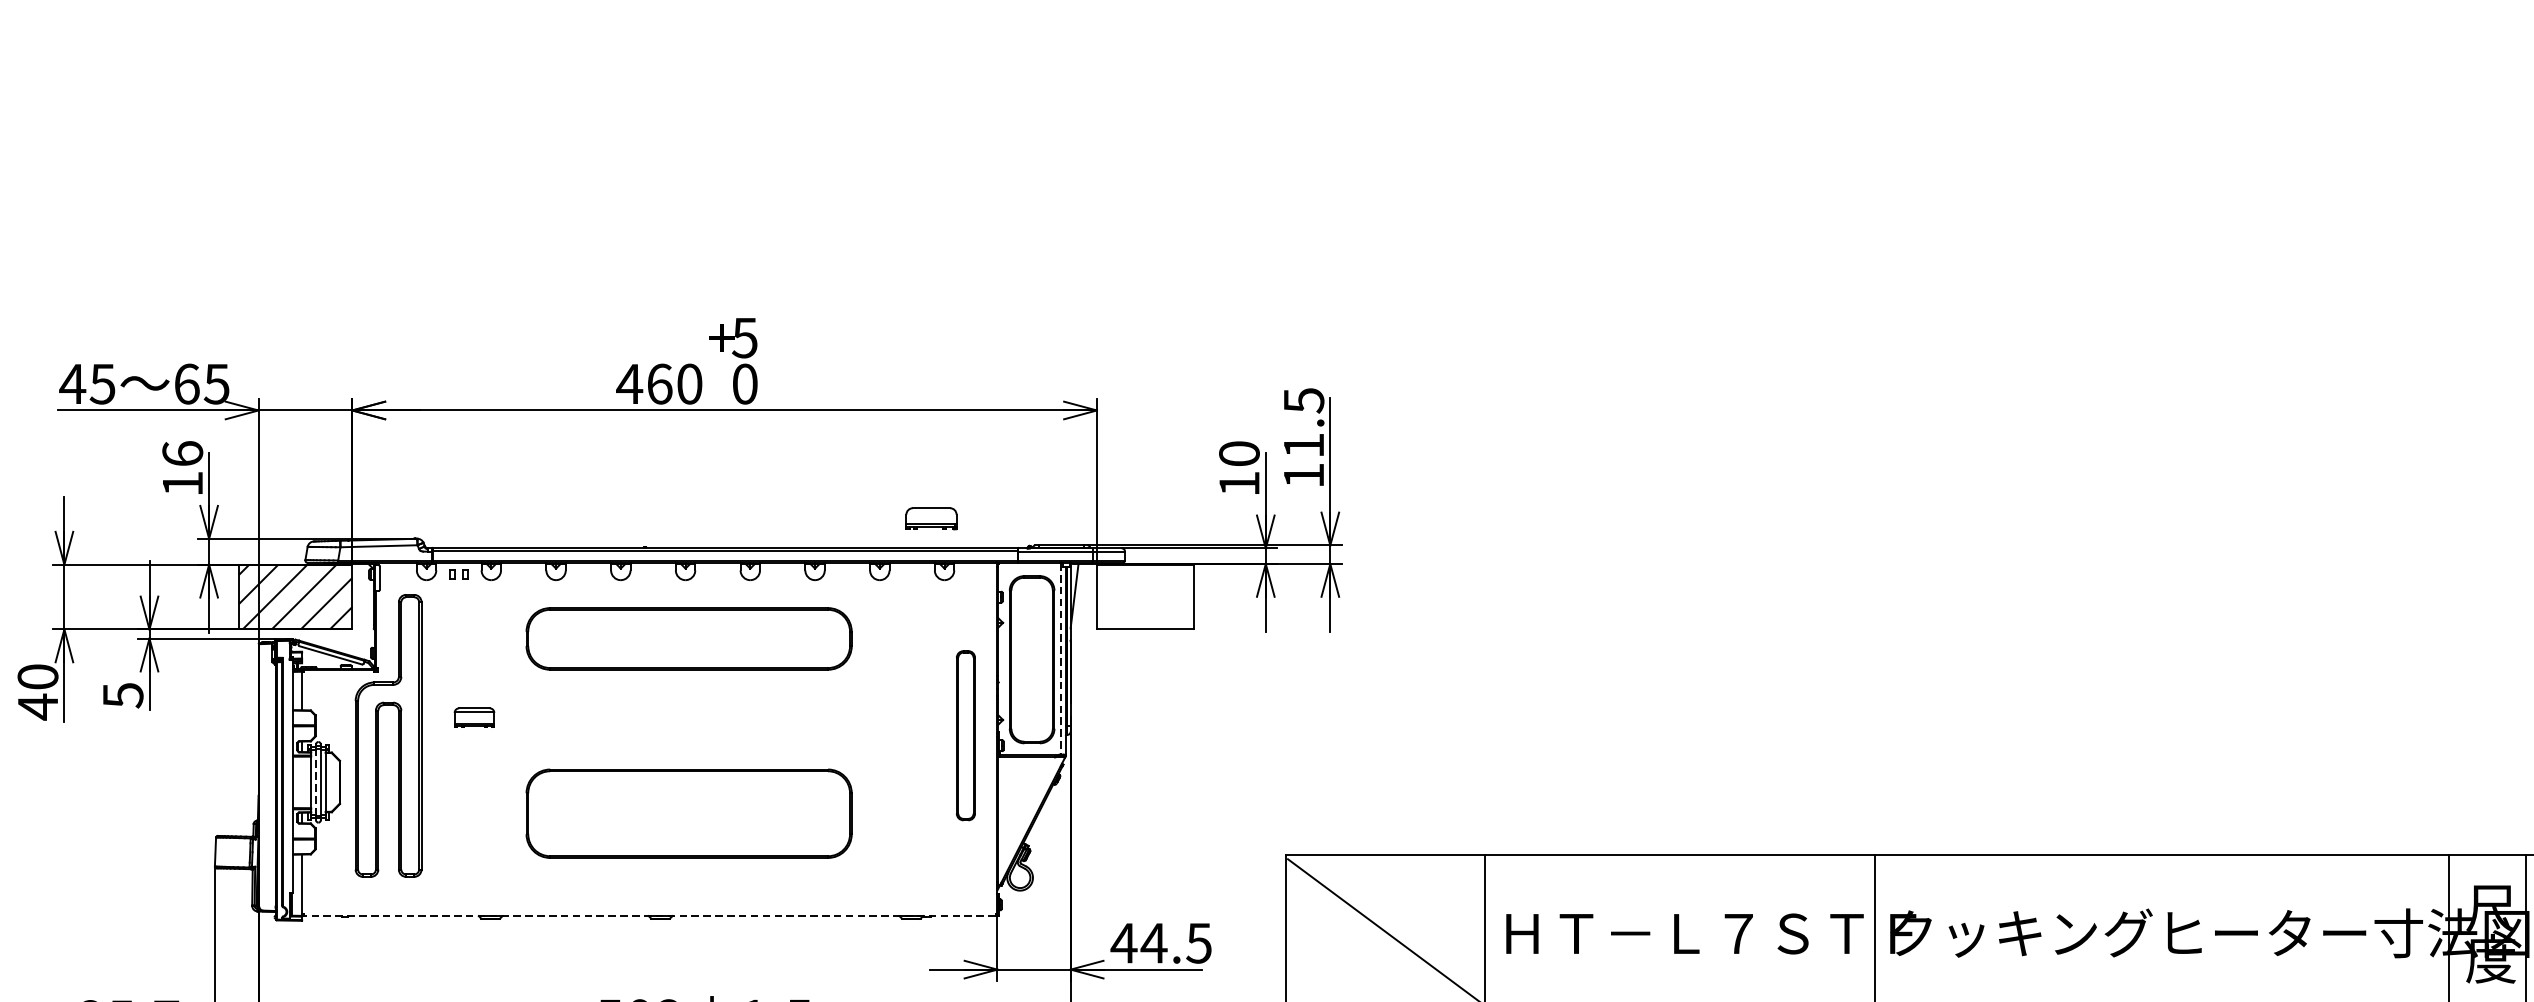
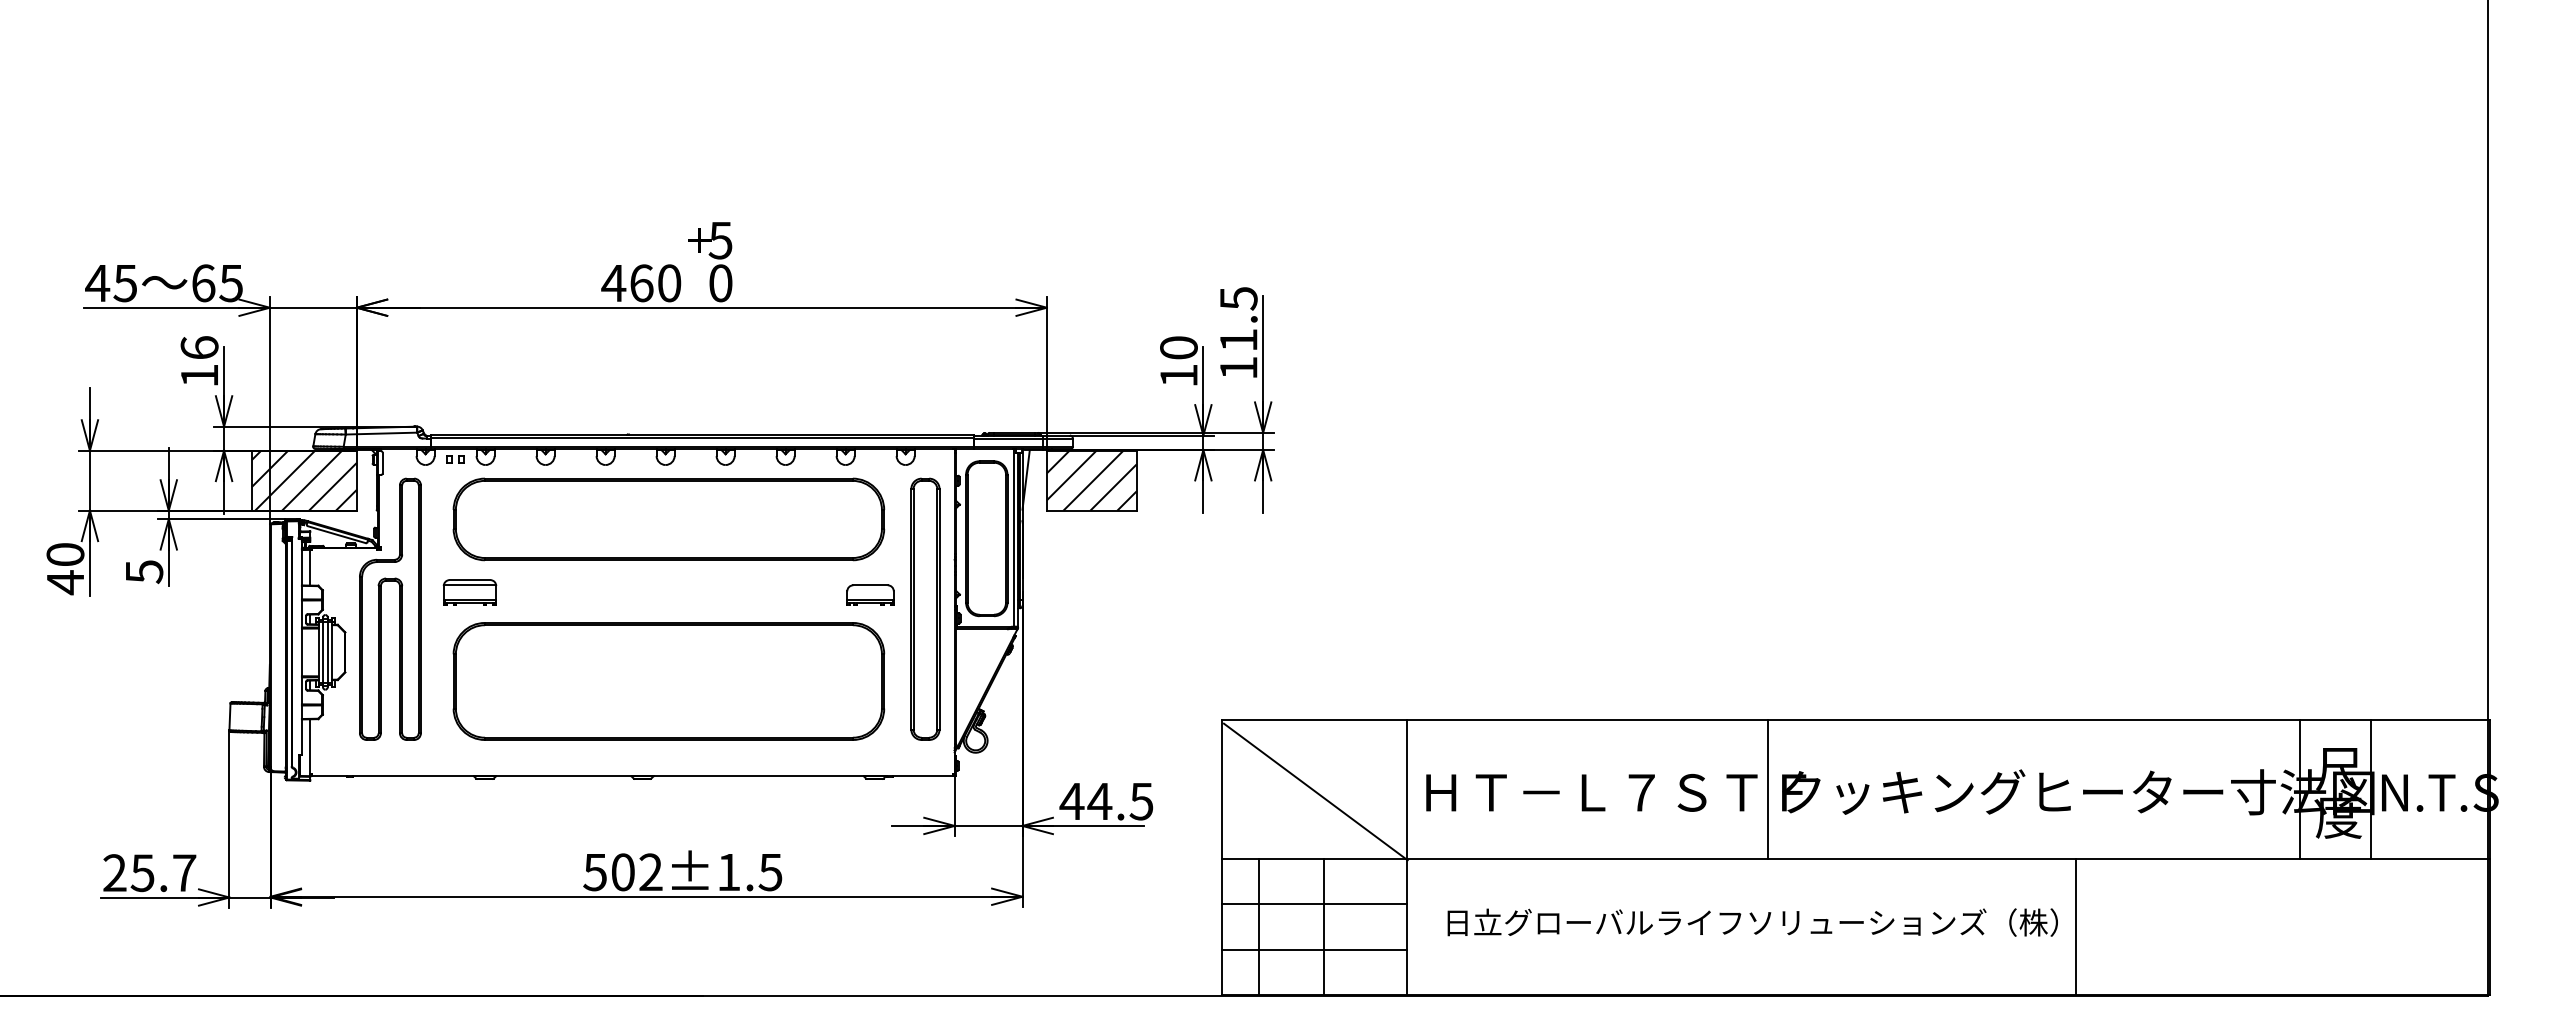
part: (931, 518) -> (870, 594), moved
hatch: (1145, 596) -> (1091, 480), added
part: (688, 638) -> (668, 519), size x1.43
line: (1060, 658) -> (1013, 537), dashed -> solid
part: (473, 717) -> (469, 592), size x1.43
part: (965, 735) -> (925, 608), size x1.67
line: (316, 782) -> (323, 652), dashed -> solid
part: (688, 813) -> (668, 681), size x1.43
line: (649, 916) -> (632, 776), dashed -> solid

